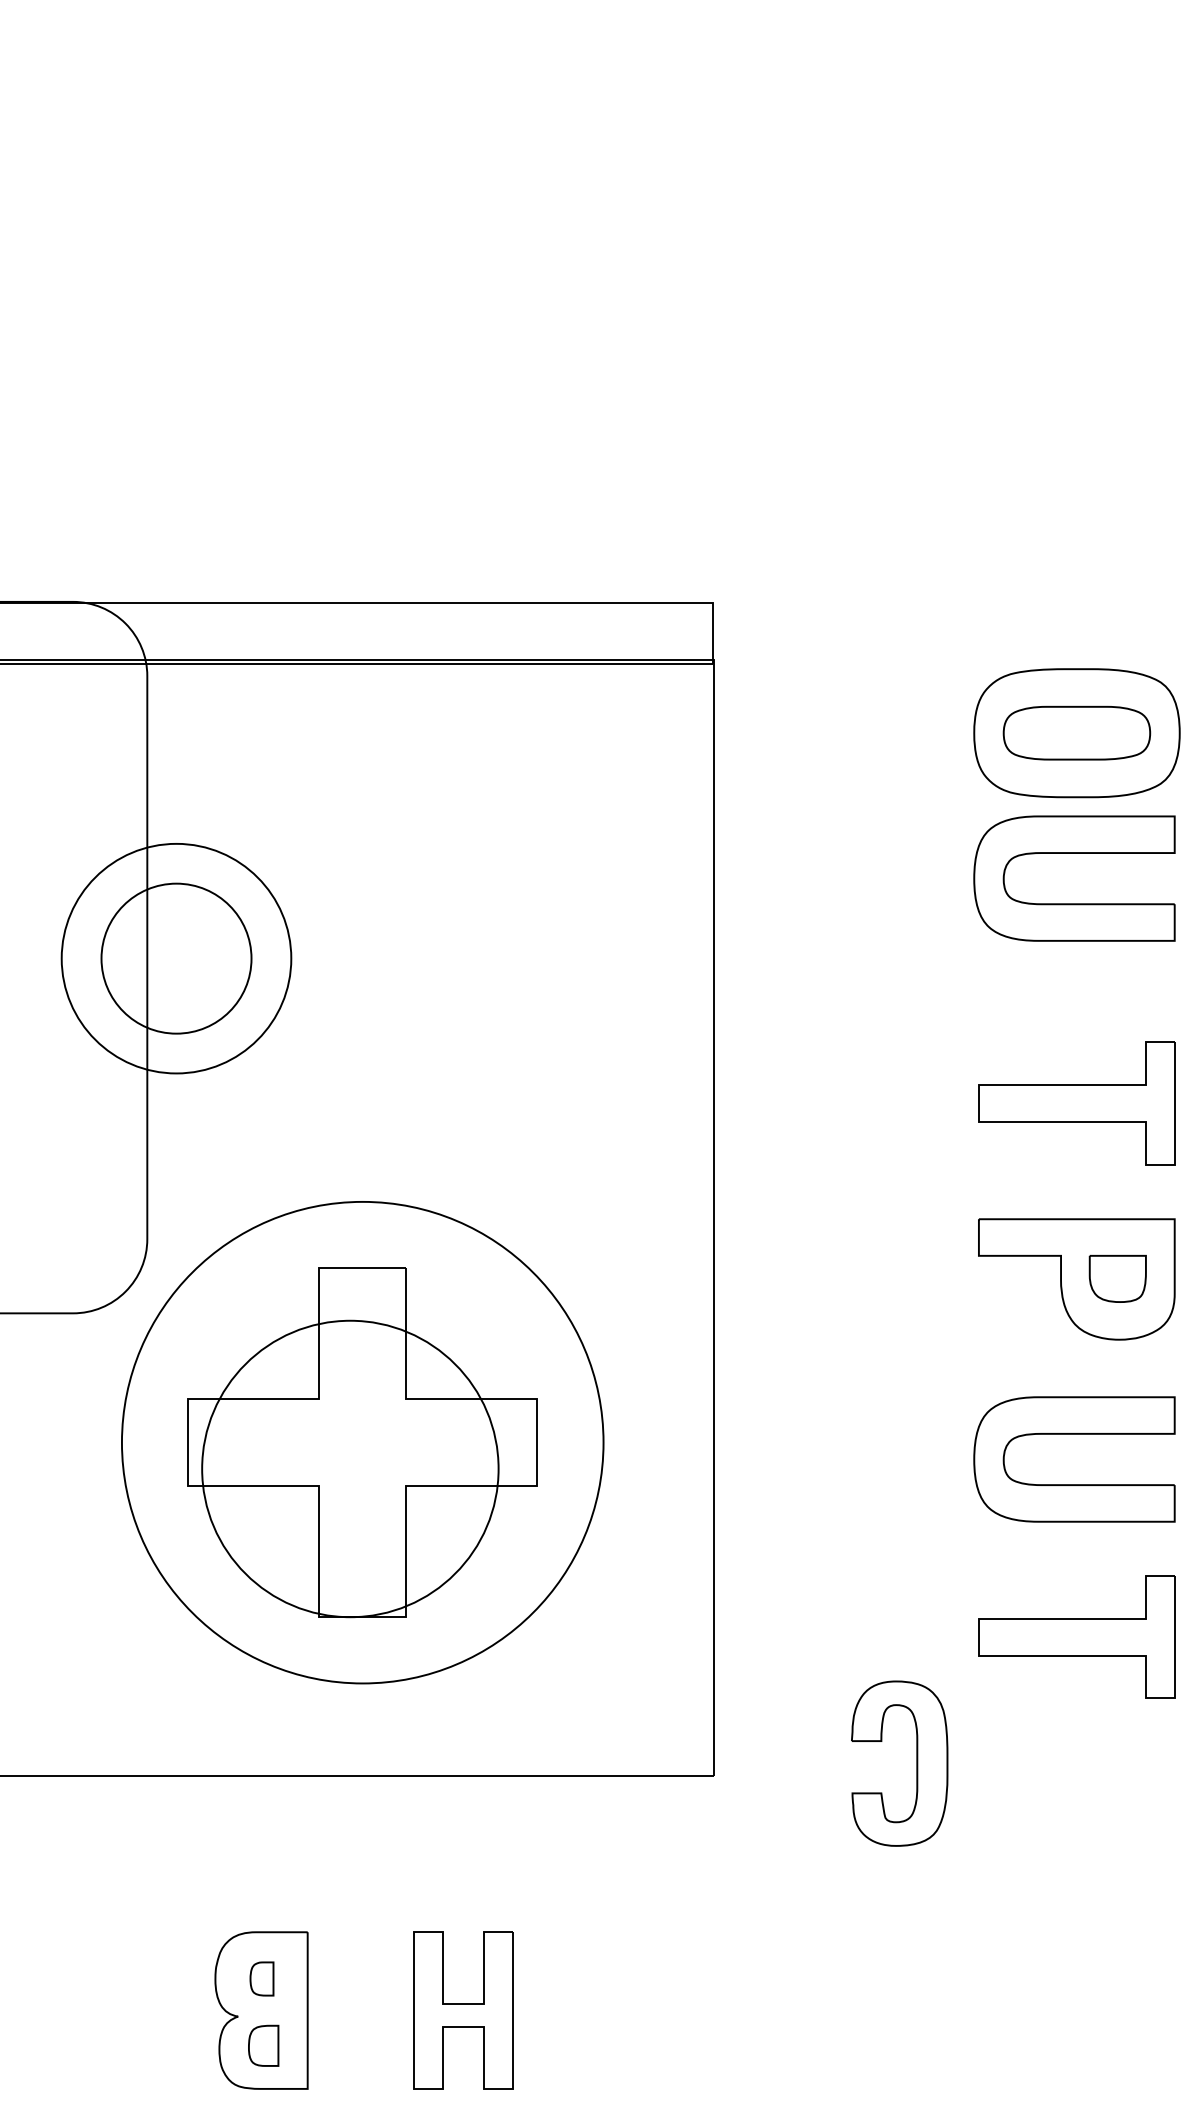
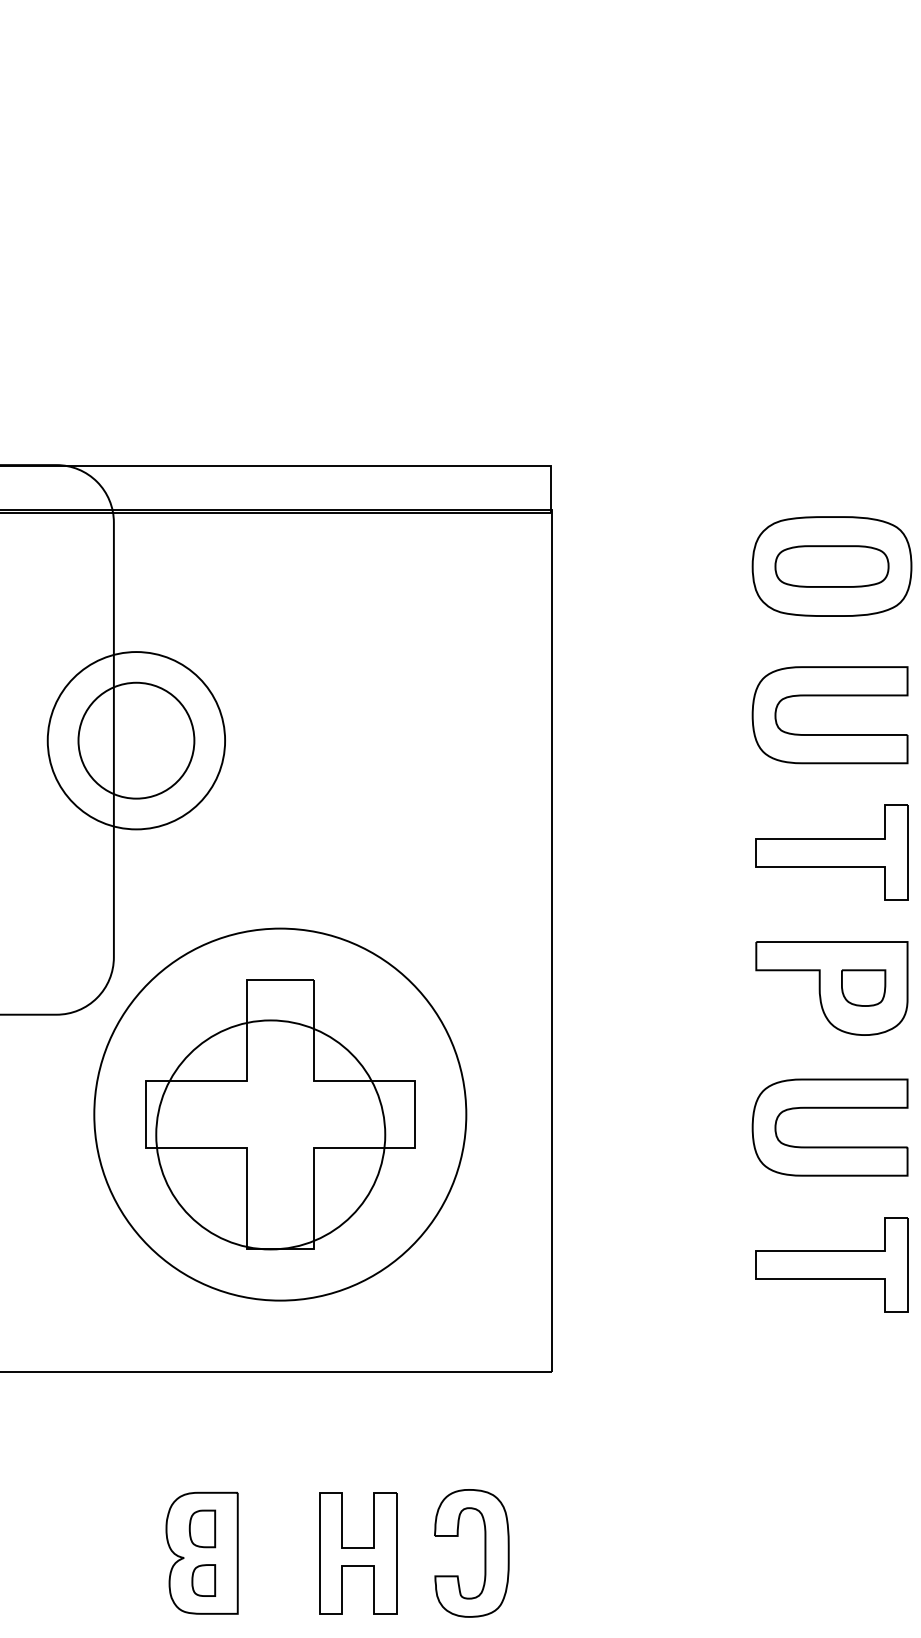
part: (1074, 853) -> (830, 695), moved
part: (916, 1763) -> (484, 1553), moved
part: (261, 1978) -> (202, 1528), size x1.43

